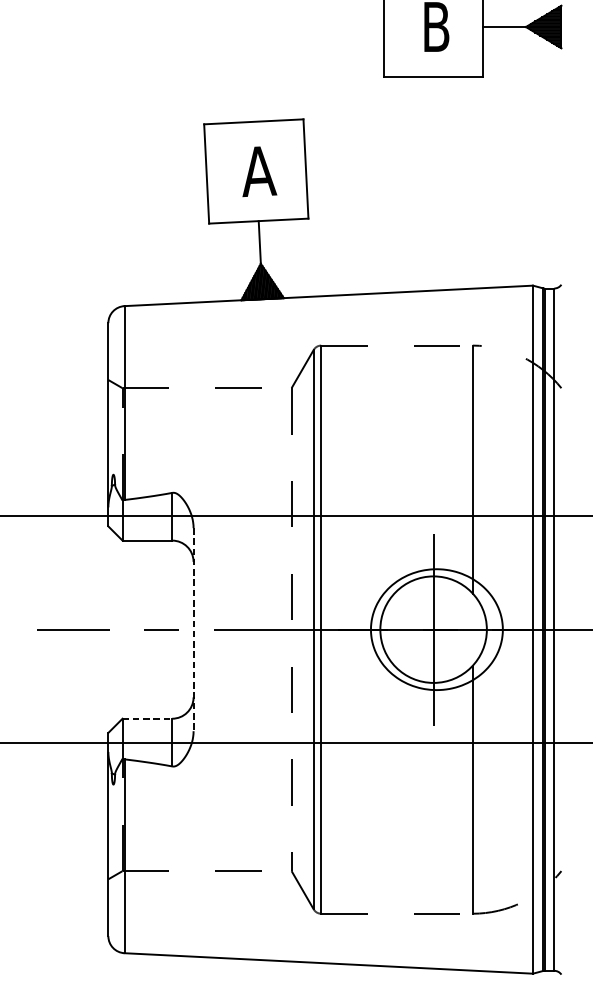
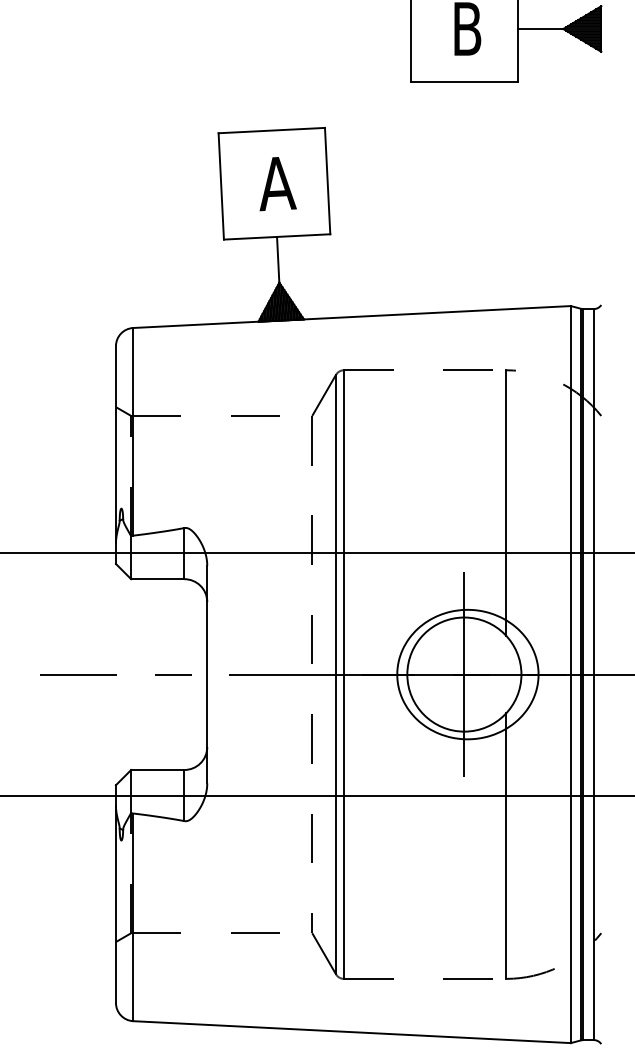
line: (193, 629) -> (207, 674), dashed -> solid
line: (147, 718) -> (157, 769), dashed -> solid

